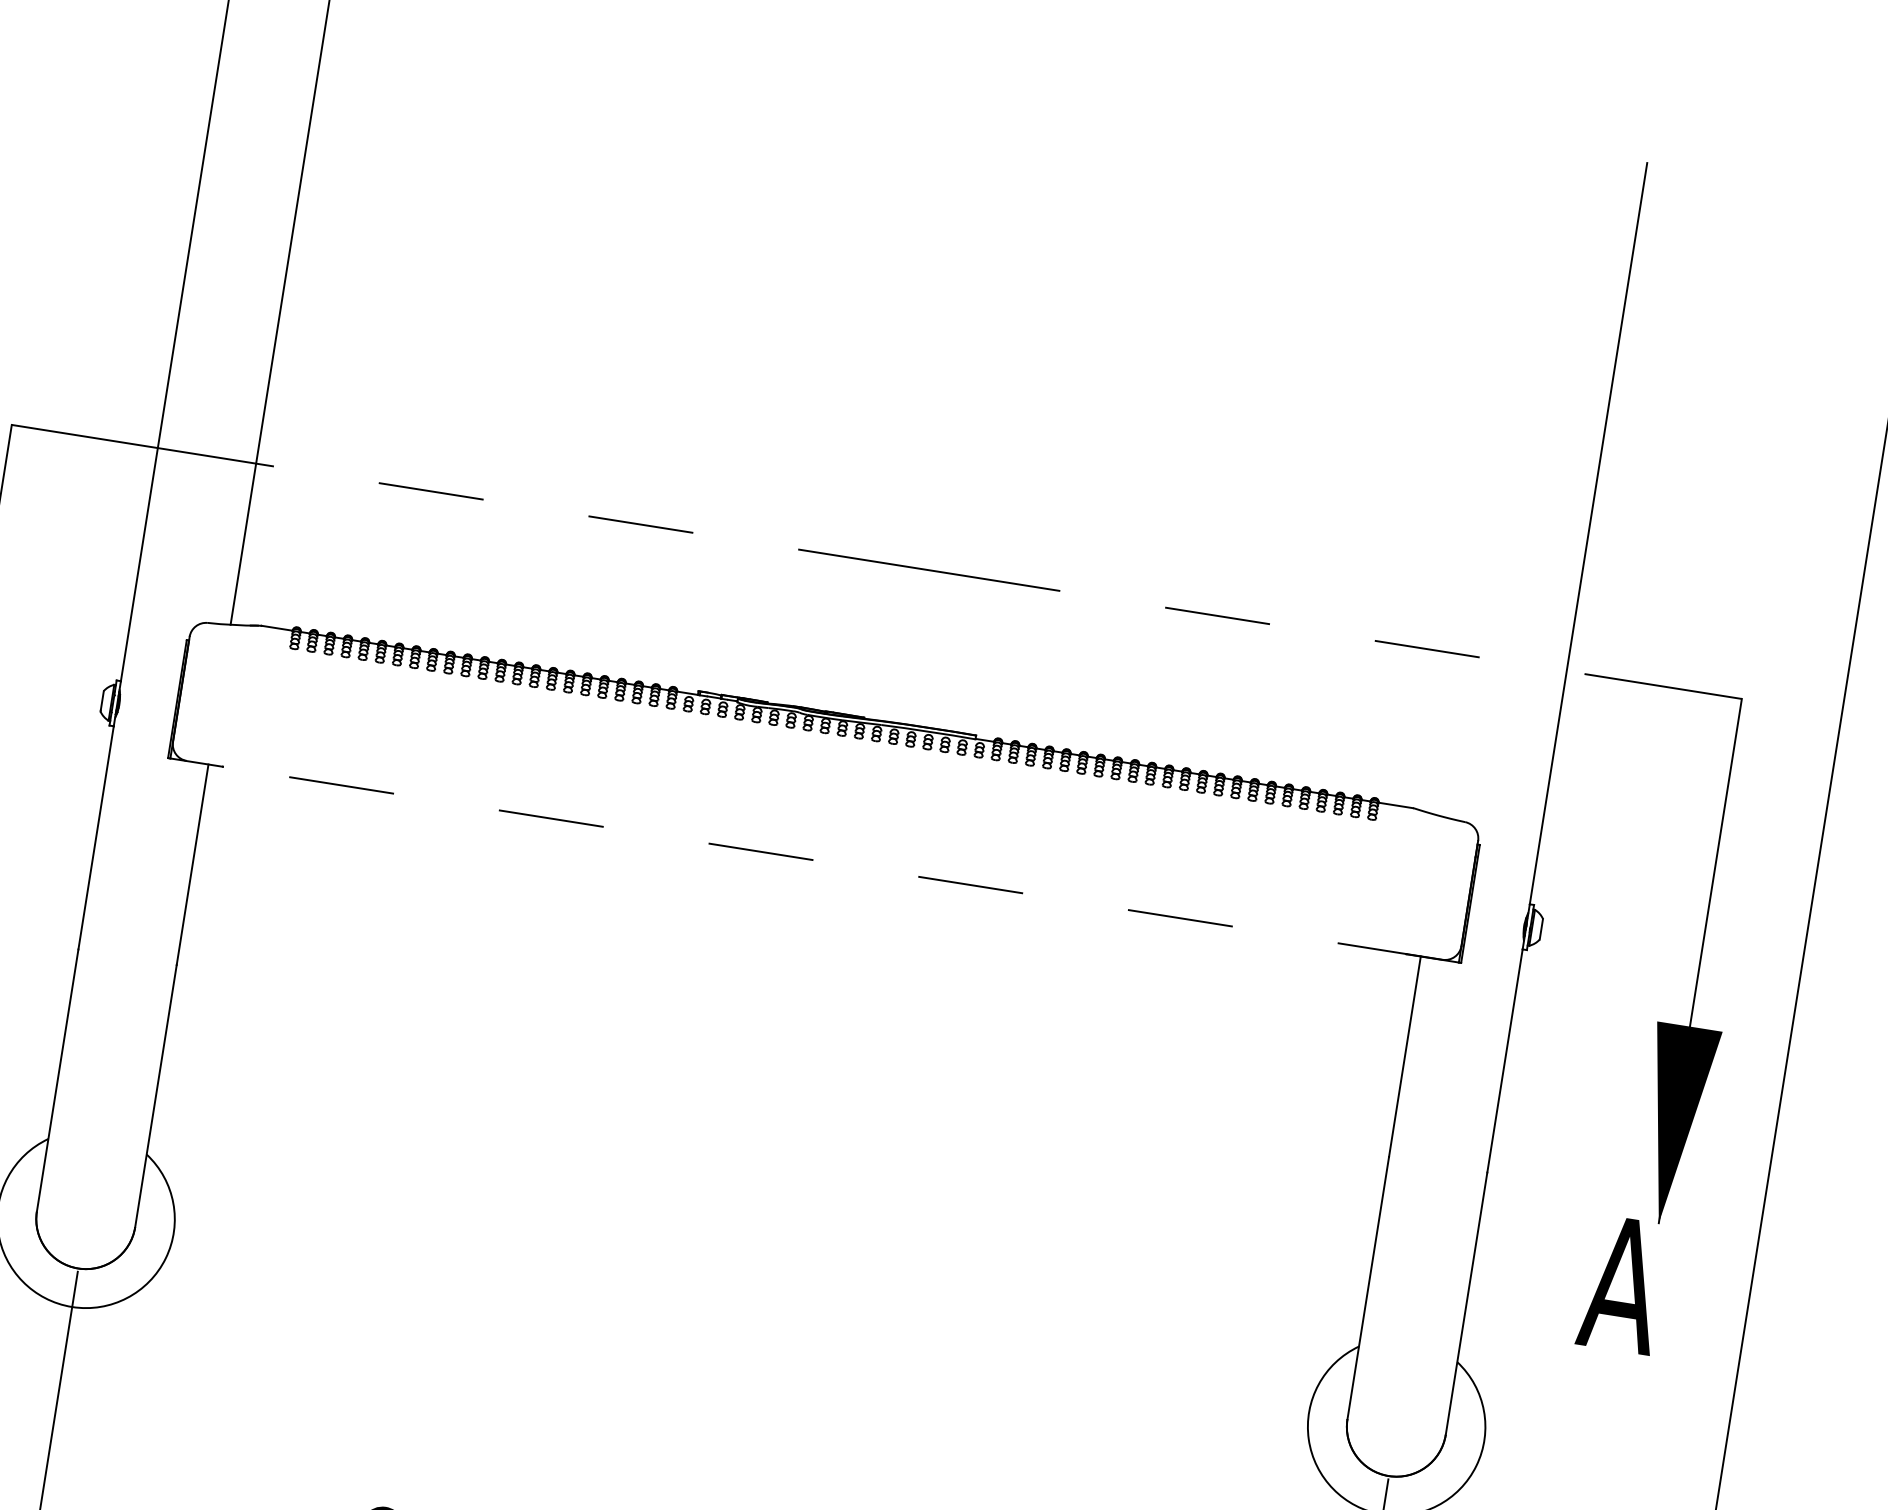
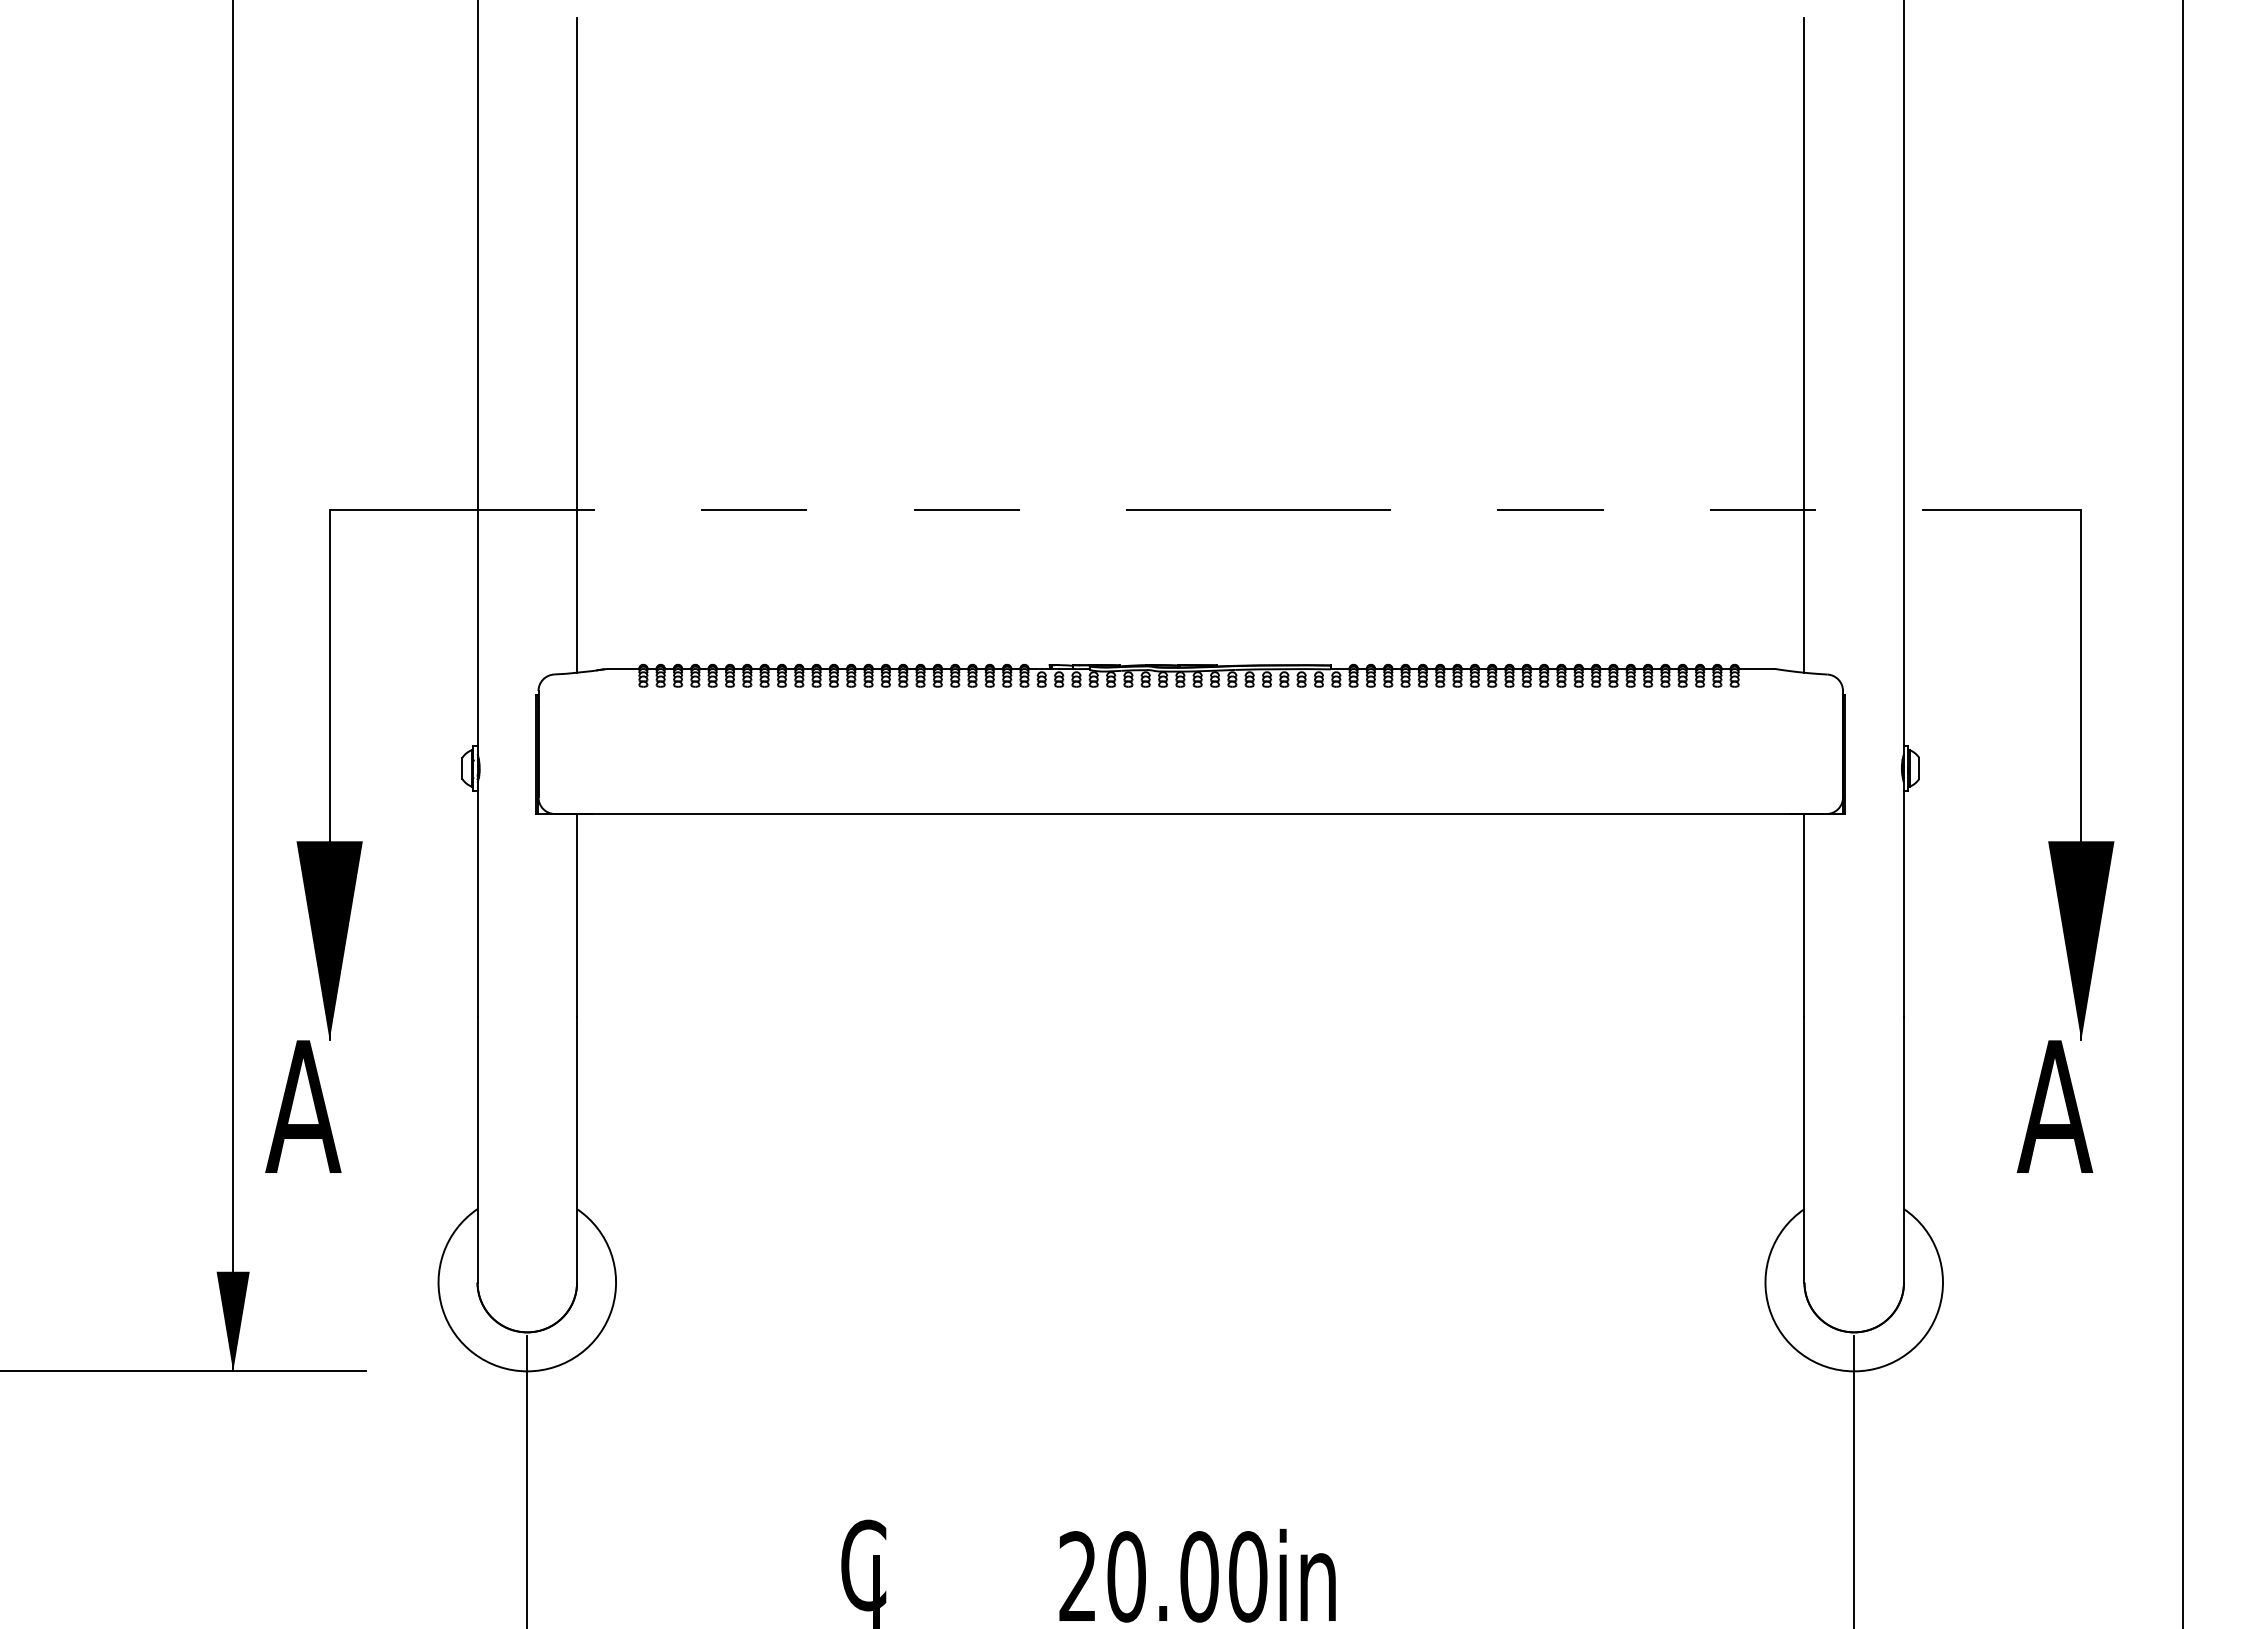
line: (1494, 493) -> (1804, 345), added
line: (814, 860) -> (1190, 814), dashed -> solid

